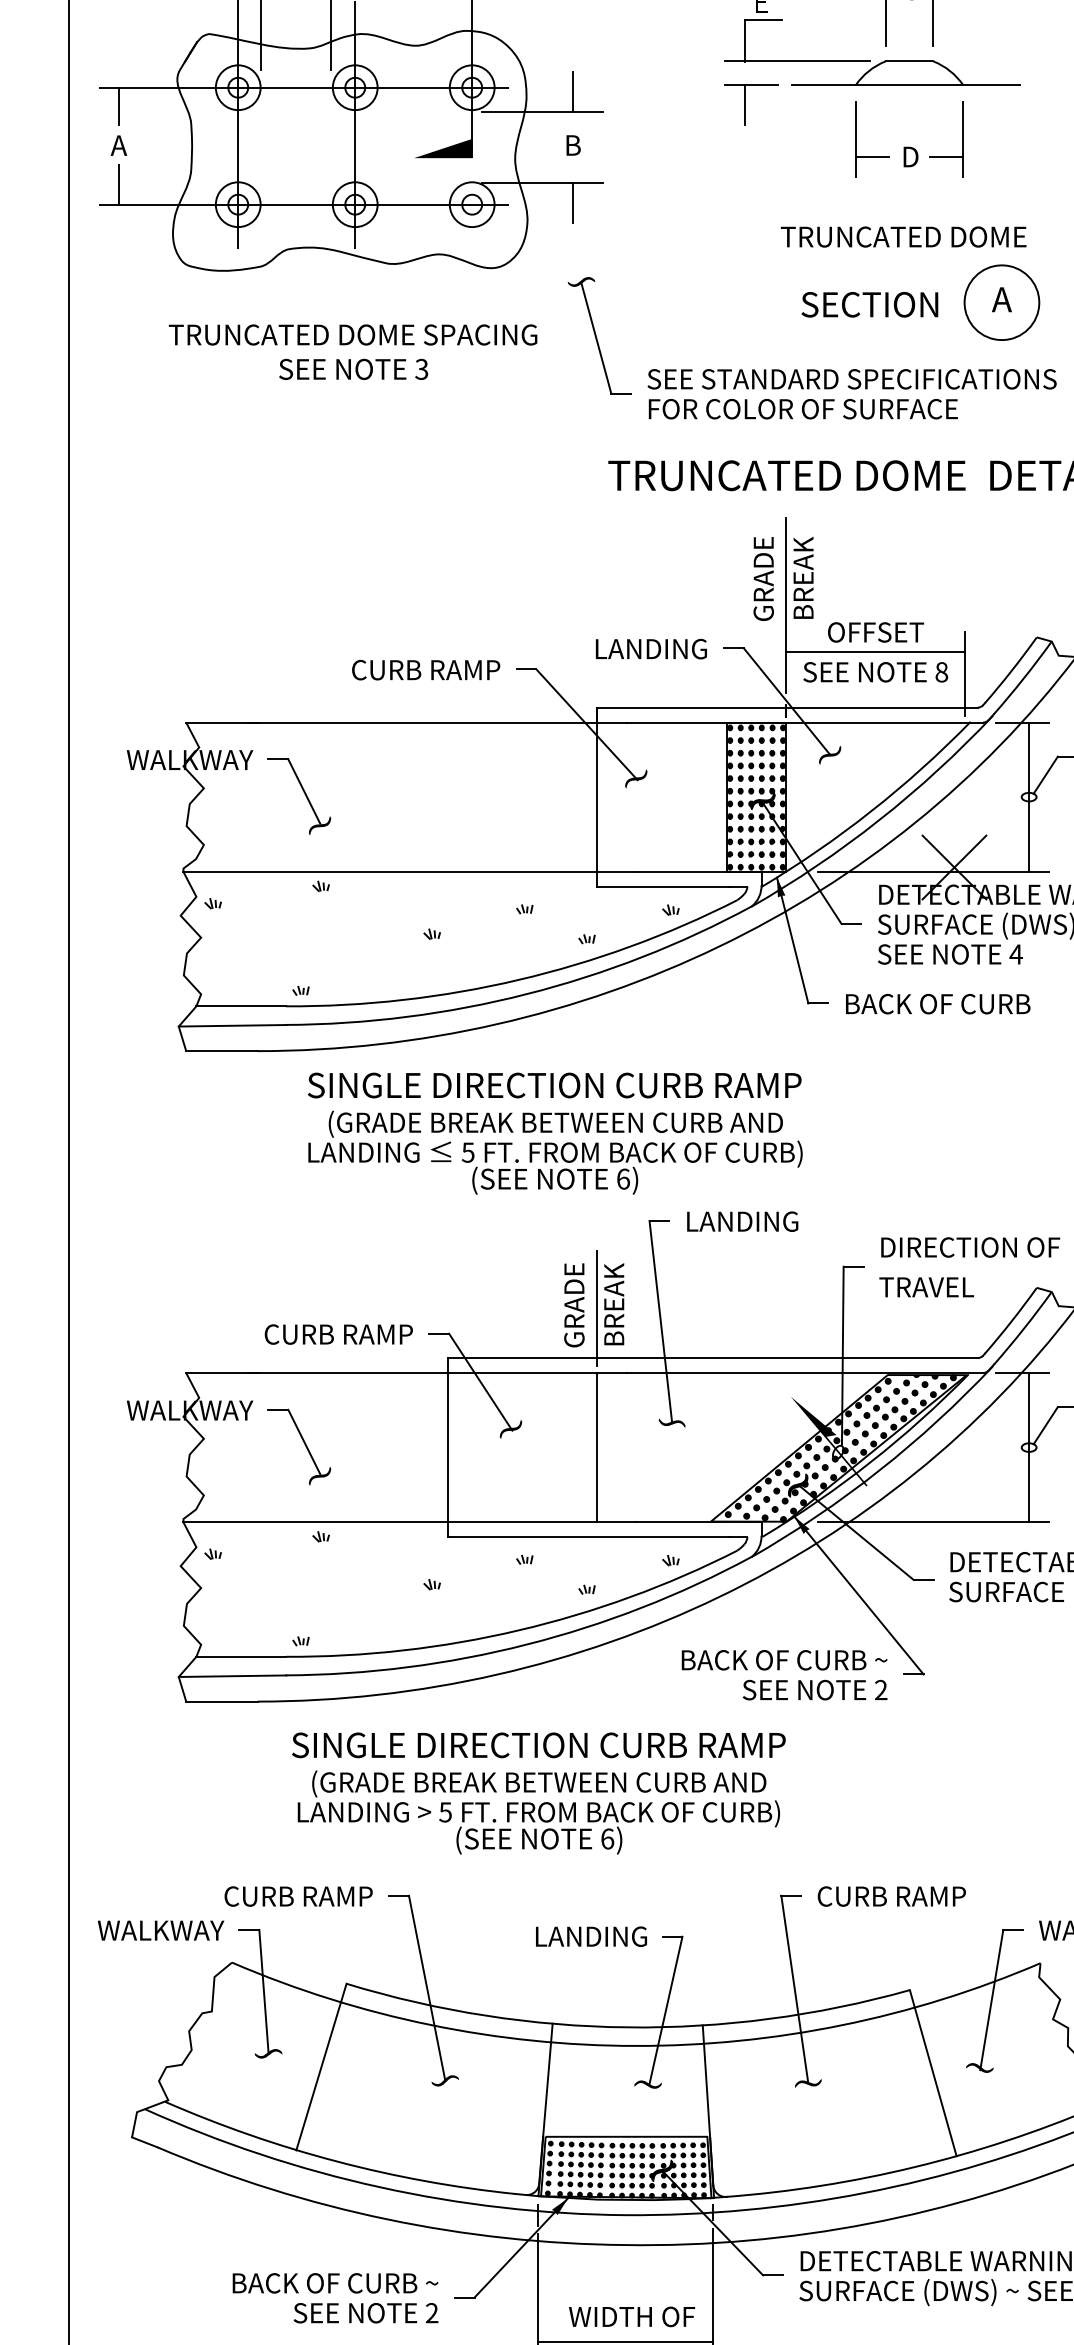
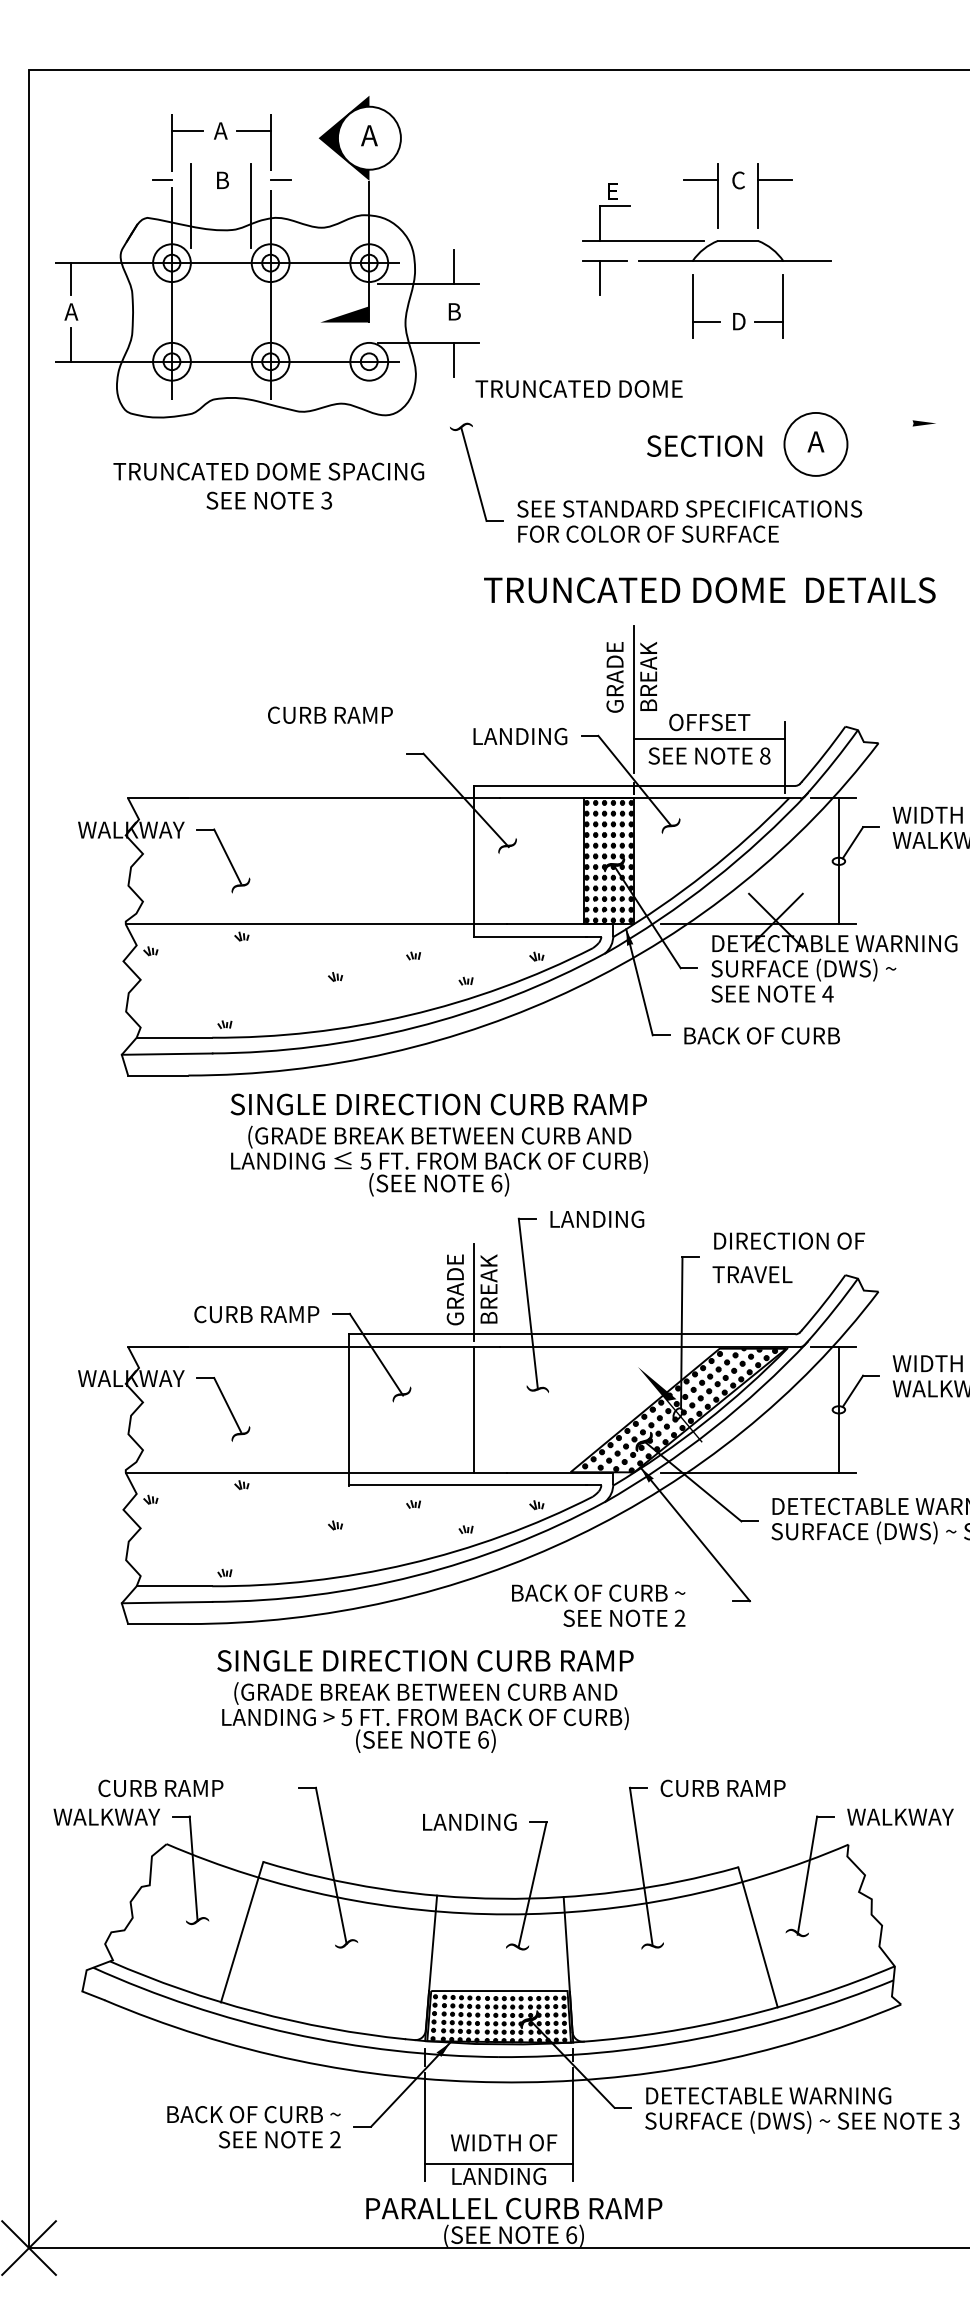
text: (902, 236) -> (578, 388), moved
text: (426, 669) -> (330, 714), moved
text: (784, 1674) -> (598, 1605), moved
text: (298, 1895) -> (160, 1787), moved

